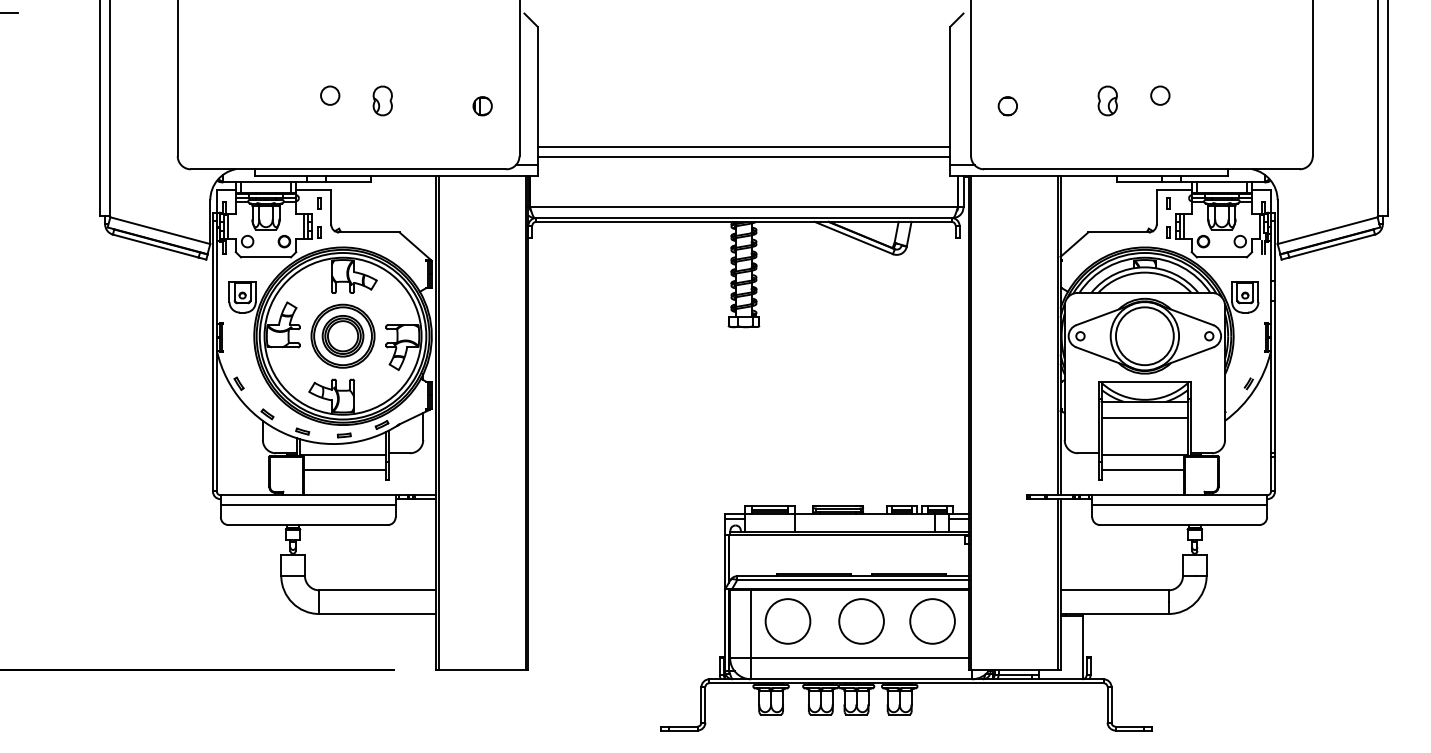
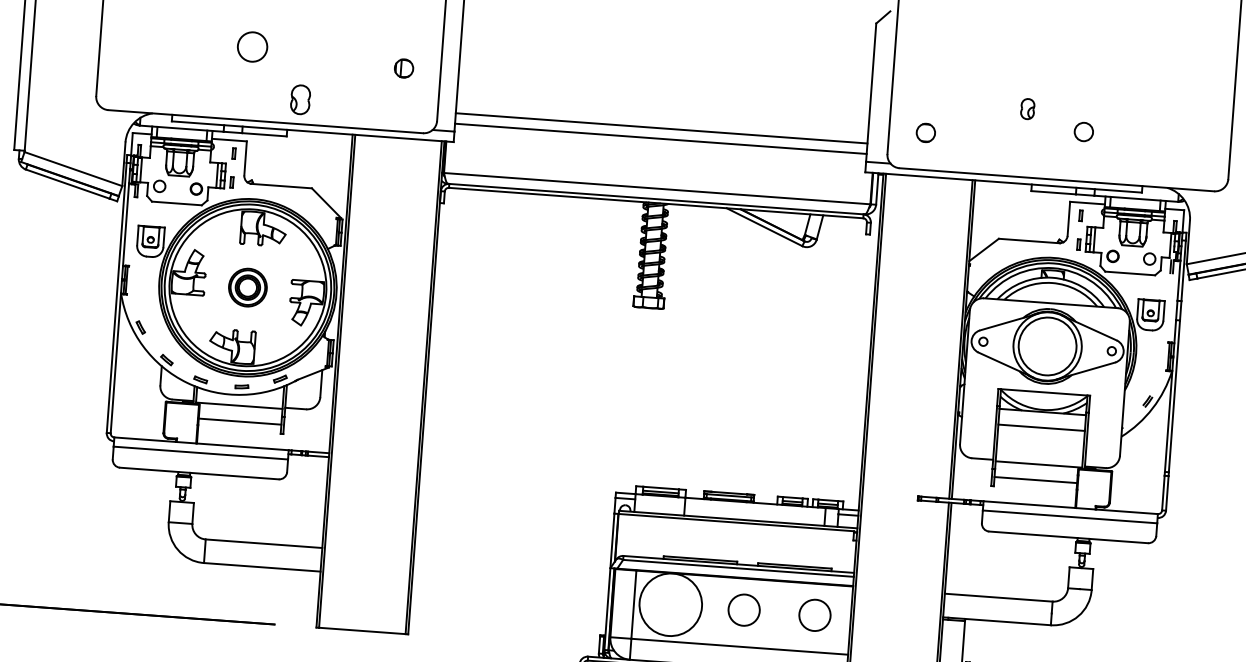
circle: (330, 95) -> (253, 46), size x1.6
circle: (1160, 95) -> (1084, 131), moved
part: (382, 100) -> (300, 99), moved
part: (1107, 100) -> (1027, 108), size x0.7
circle: (1007, 106) -> (925, 133), moved
part: (342, 335) -> (247, 286), size x0.6
circle: (787, 621) -> (670, 604), size x1.4
circle: (861, 621) -> (744, 610), size x0.7
circle: (932, 621) -> (814, 615), size x0.7

